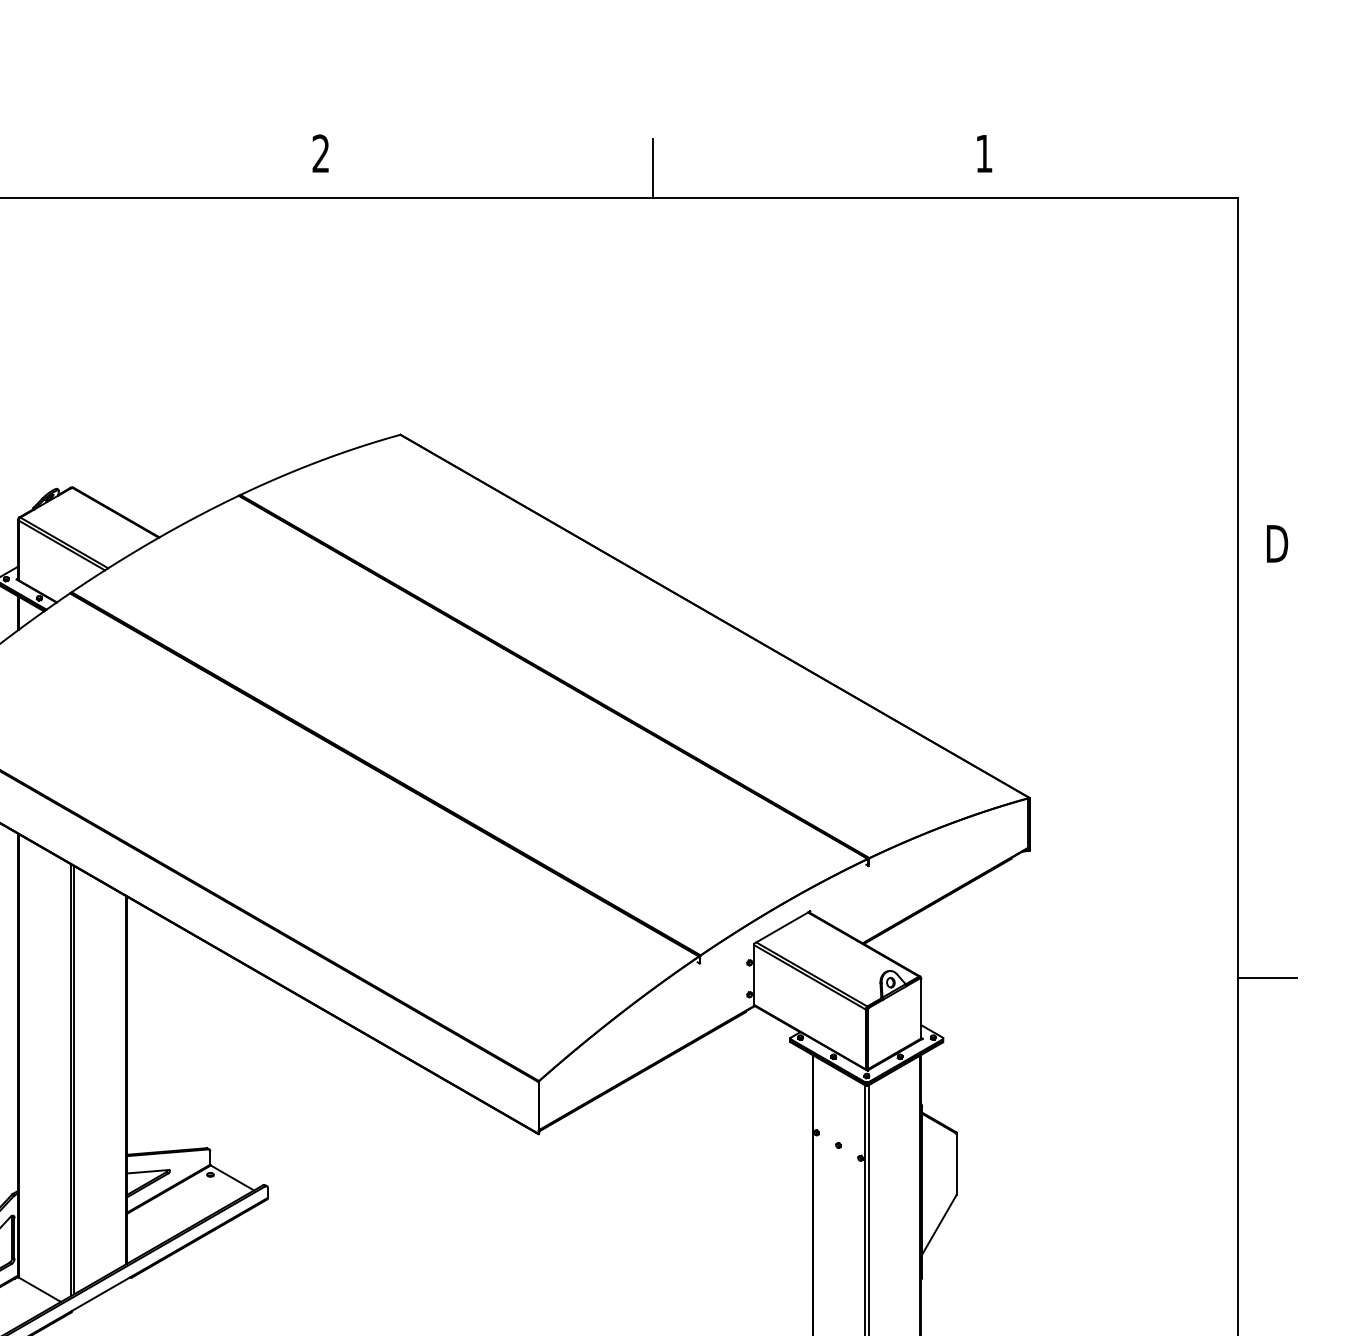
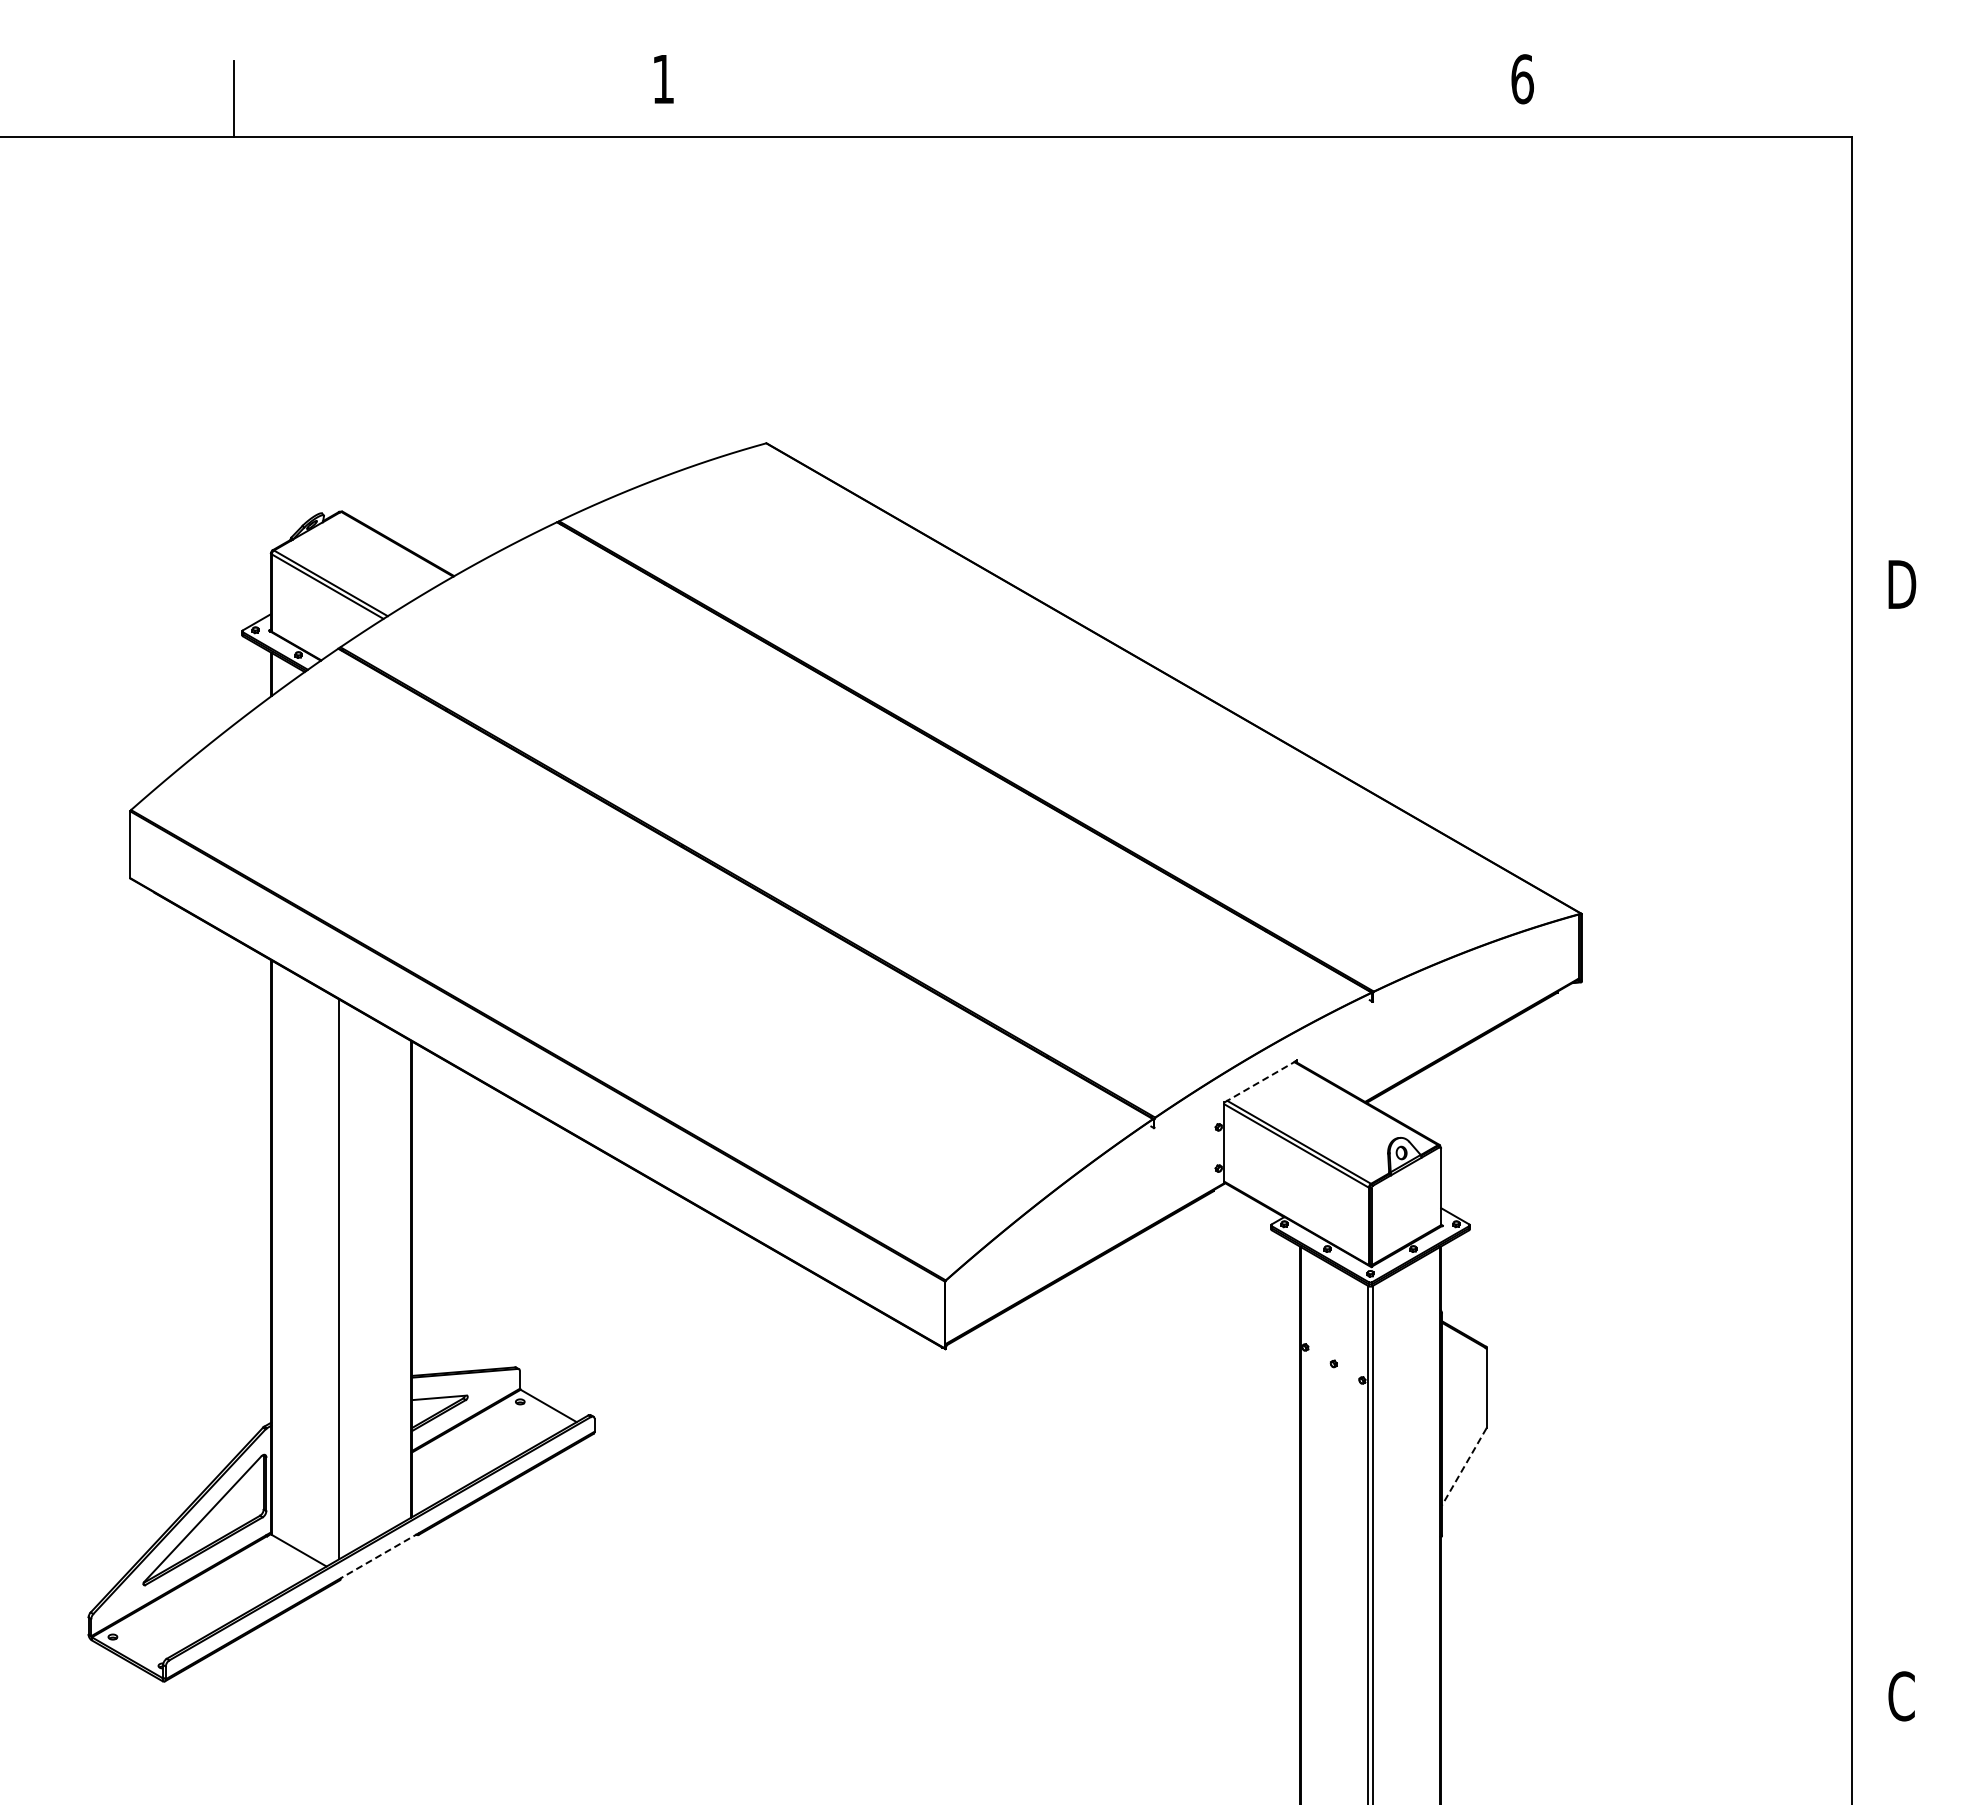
text: (320, 153) -> (662, 78), 2 -> 1
text: (984, 153) -> (1522, 79), 1 -> 6
line: (653, 168) -> (1093, 98), removed
line: (782, 927) -> (1261, 1081), solid -> dashed
line: (1267, 978) -> (1889, 1147), removed
line: (74, 1080) -> (343, 1279), removed
line: (939, 1224) -> (1464, 1466), solid -> dashed
line: (101, 1293) -> (379, 1555), solid -> dashed

